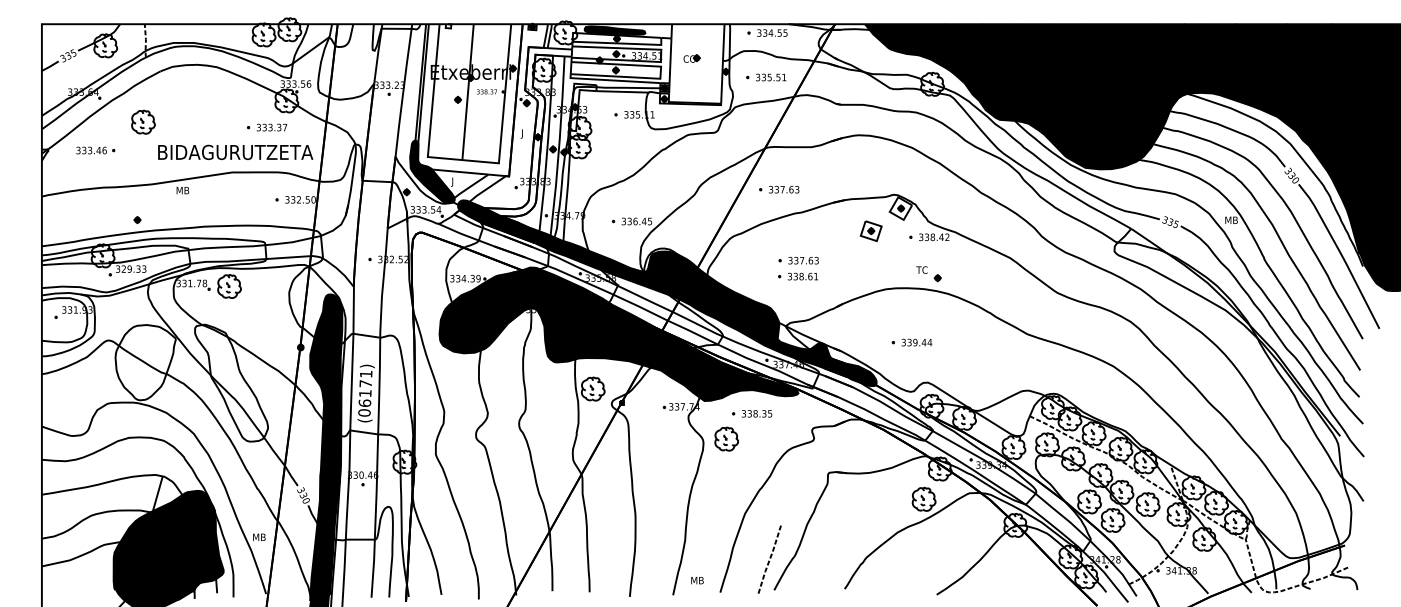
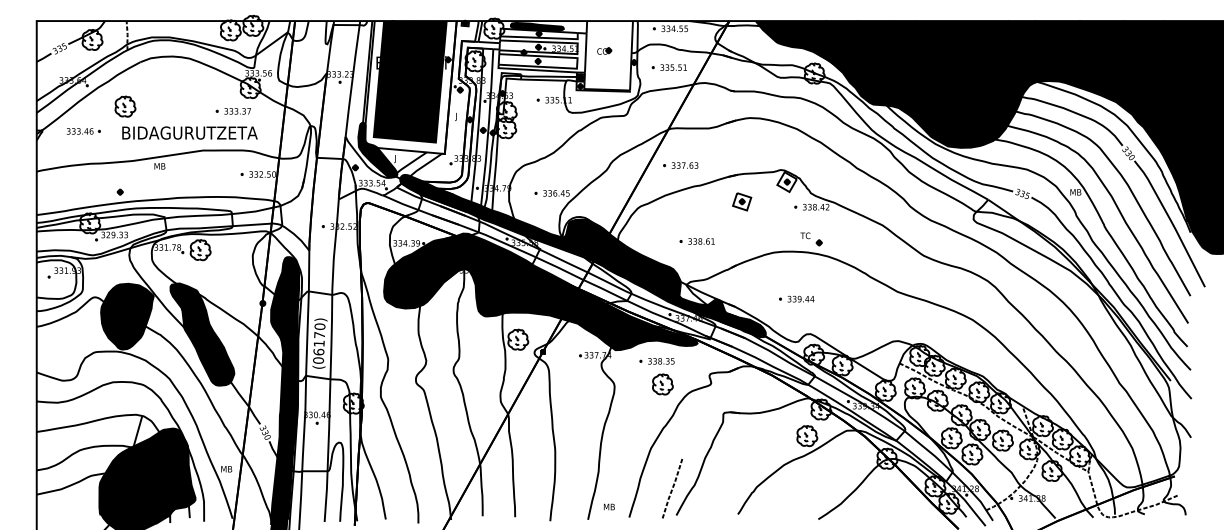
fill: (468, 93) -> (409, 81), added
text: (235, 151) -> (189, 132), moved
part: (871, 230) -> (742, 201), moved
part: (798, 260) -> (697, 227), removed
fill: (145, 362) -> (127, 316), added
text: (365, 373) -> (319, 326), (06171) -> (06170)
fill: (231, 383) -> (202, 334), added
part: (726, 439) -> (662, 384), moved

